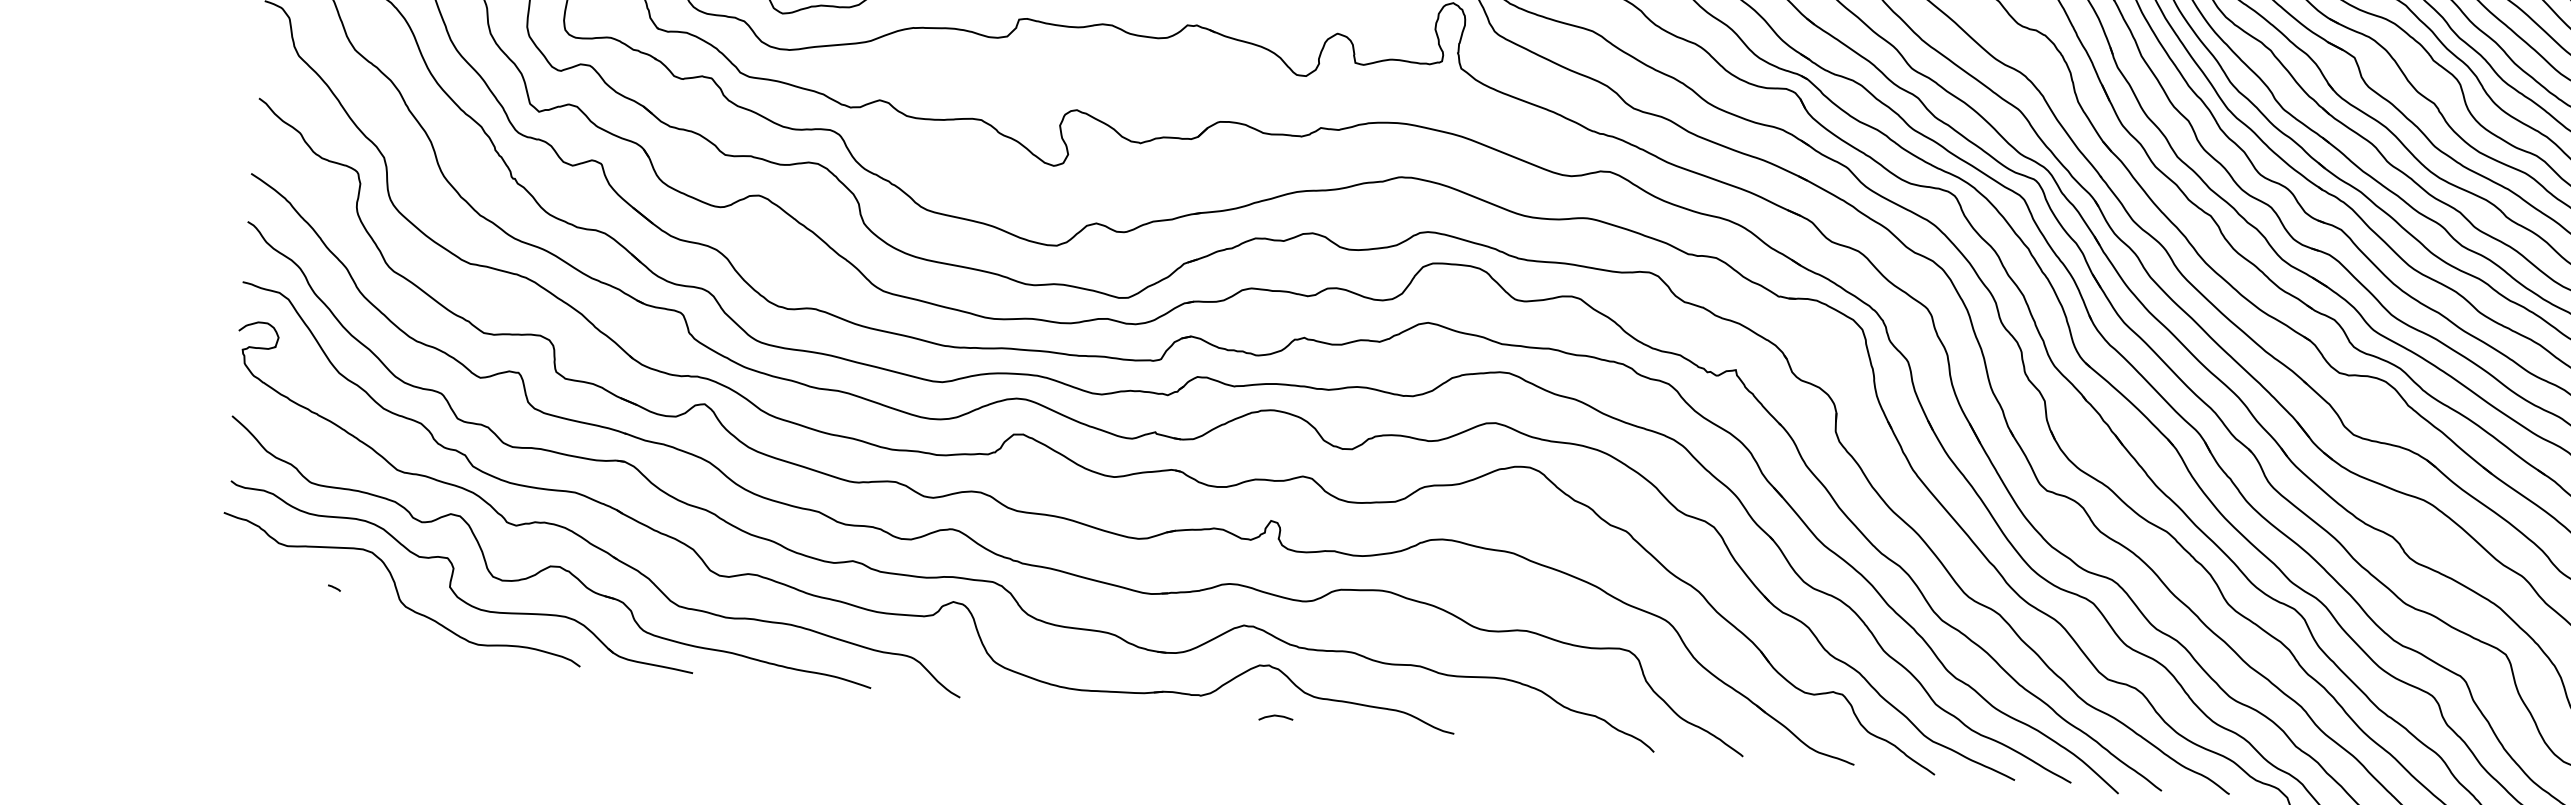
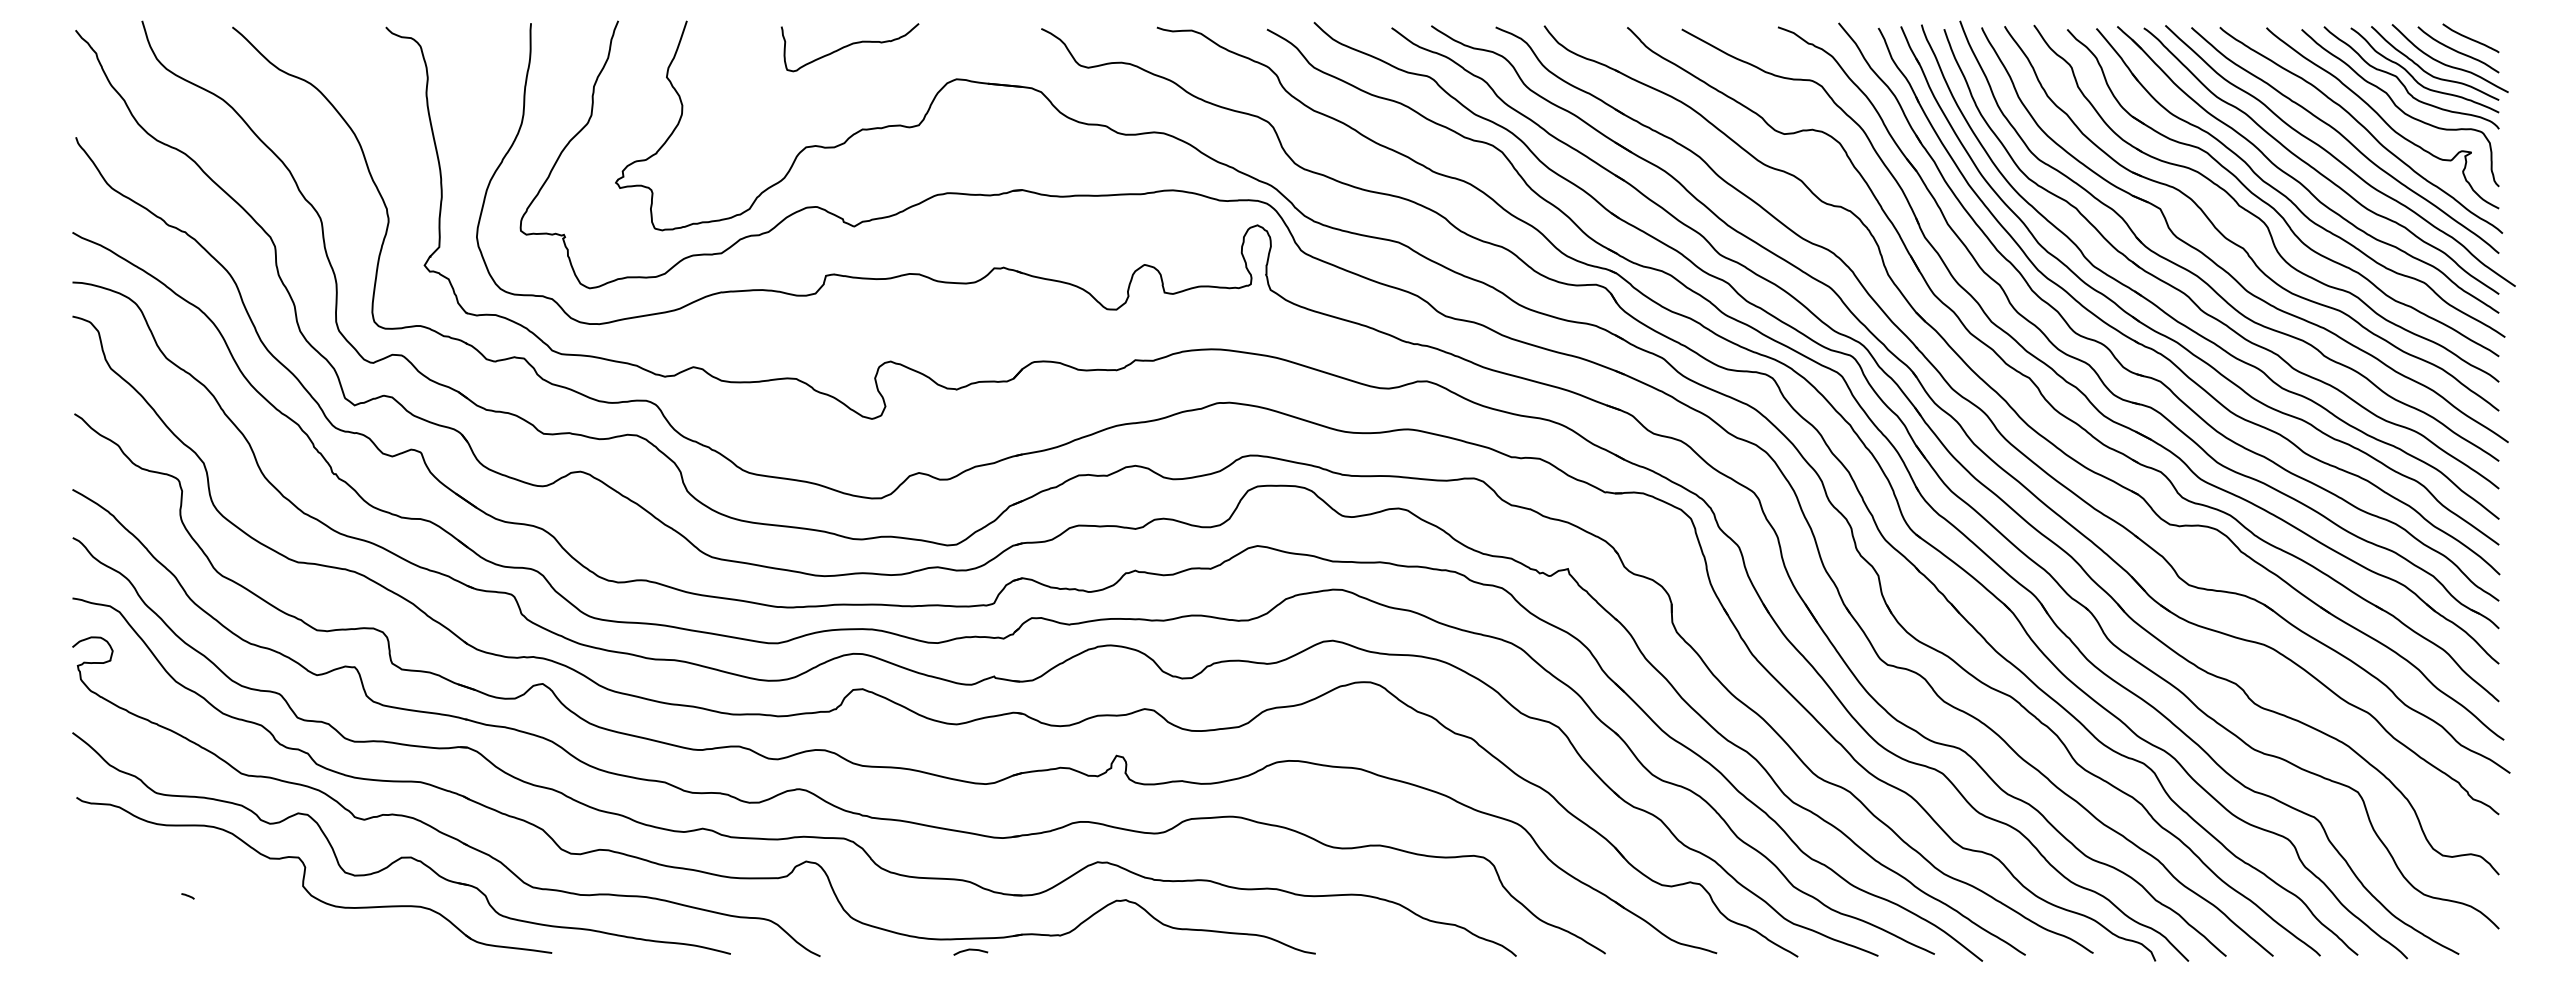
curve: (397, 590) -> (251, 893), removed
curve: (1275, 716) -> (970, 950), moved

